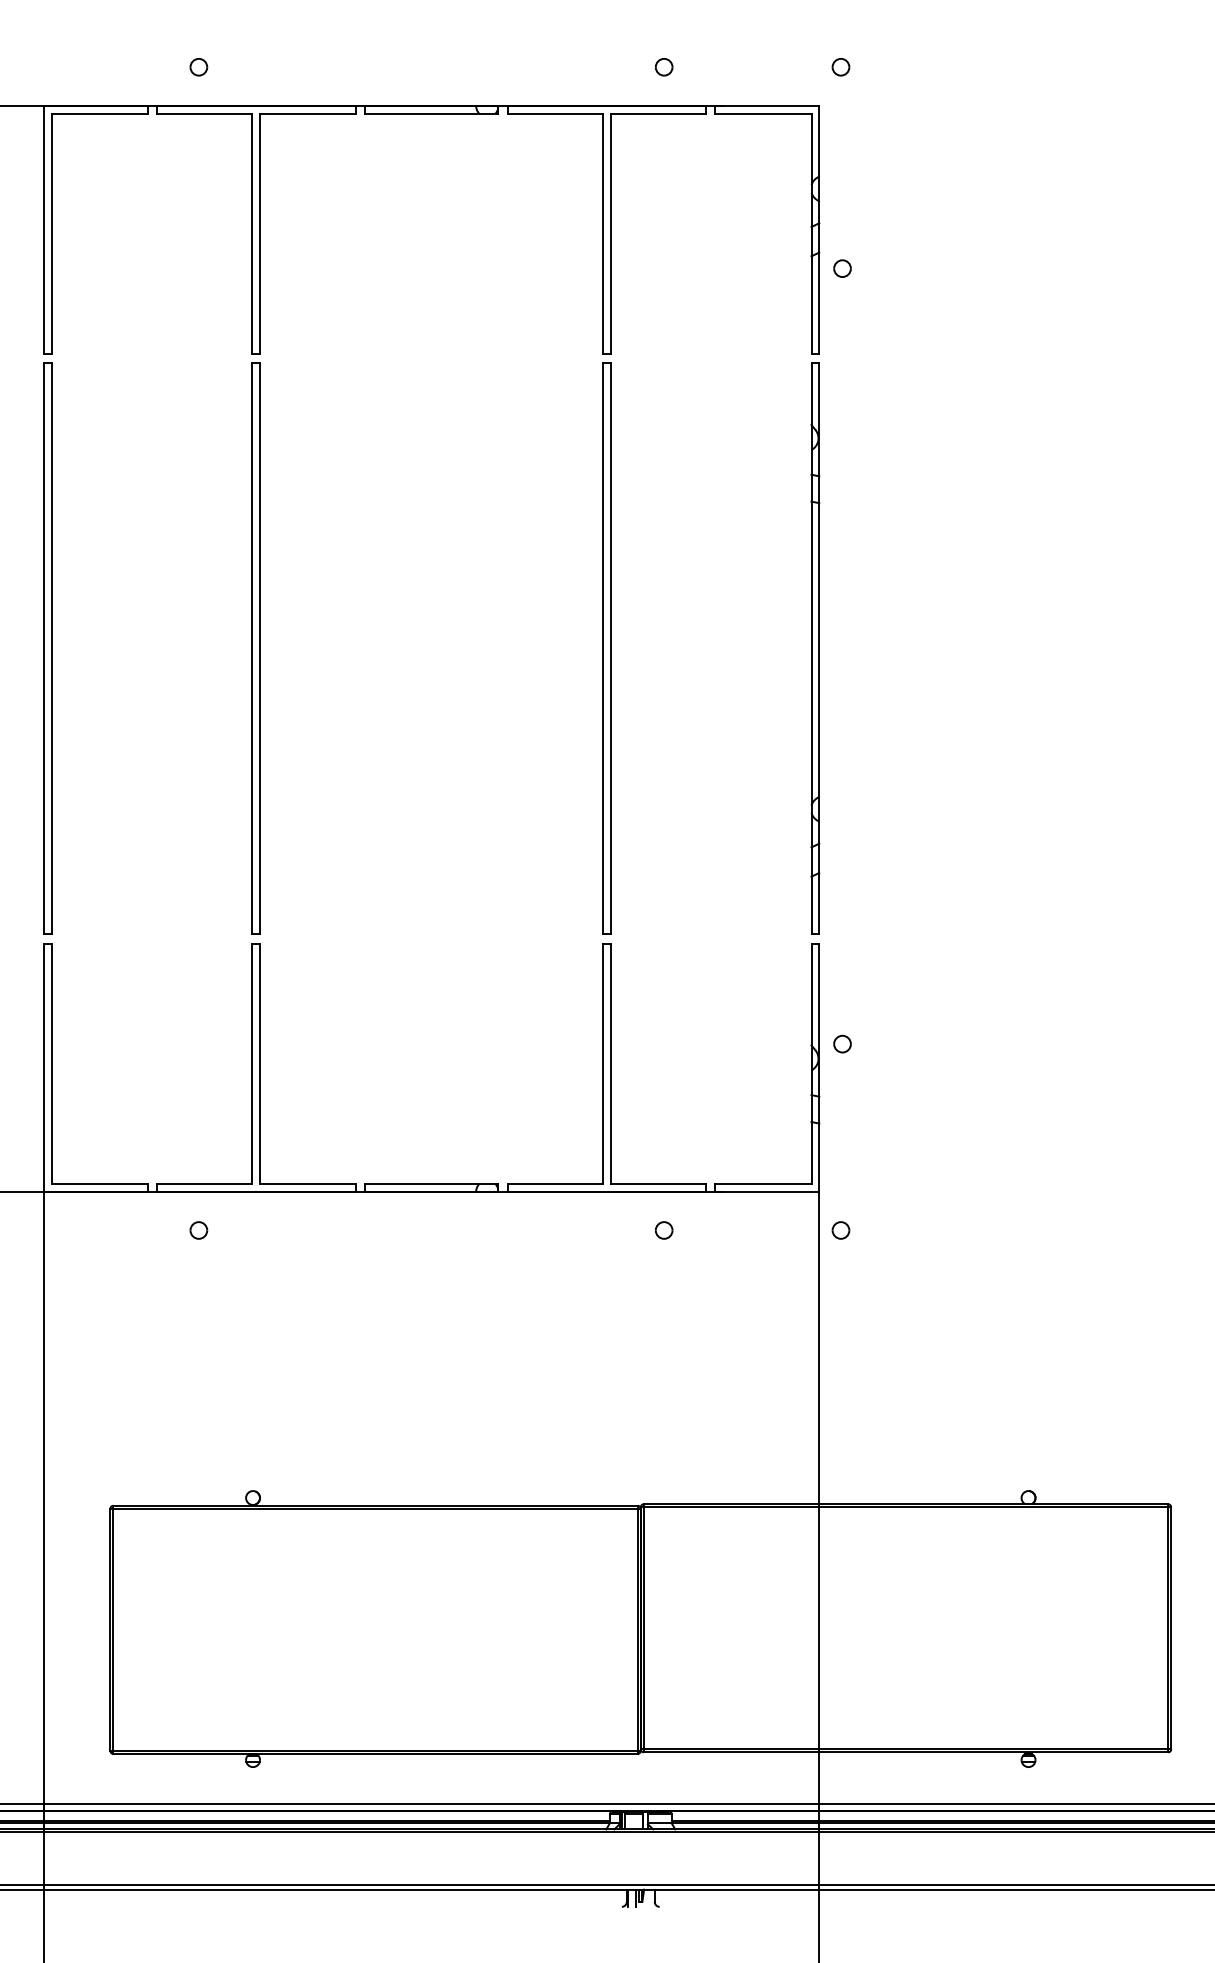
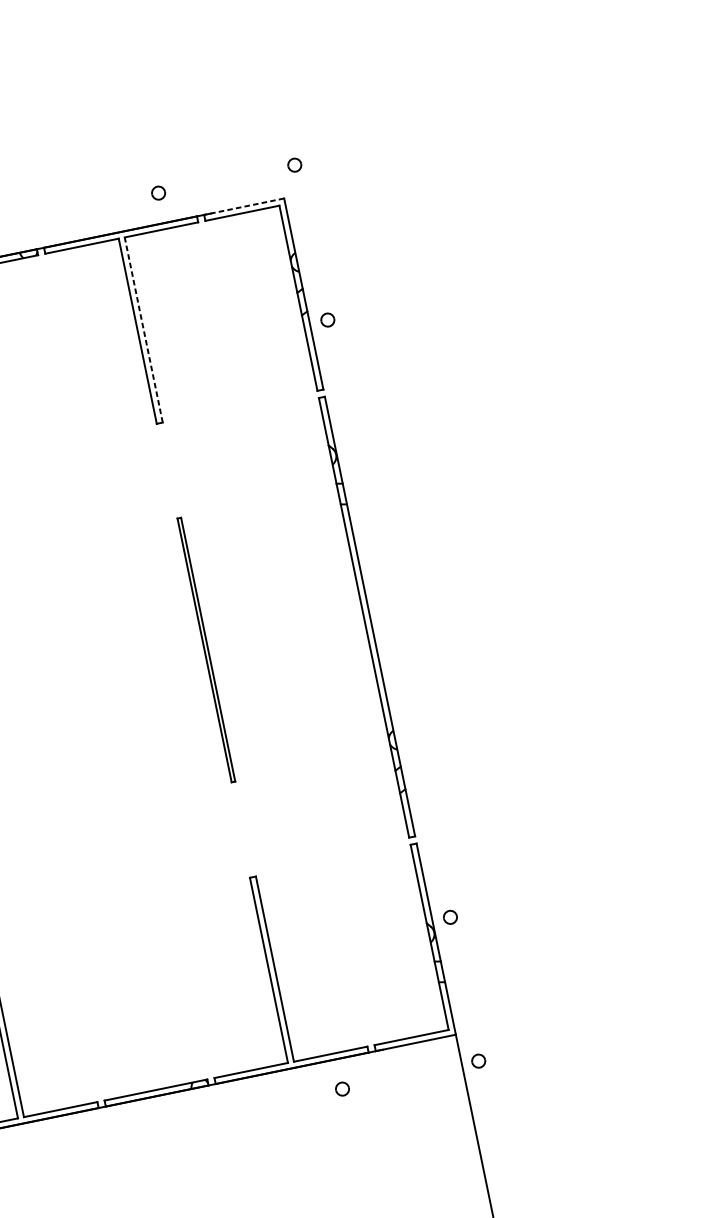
line: (767, 106) -> (244, 207), solid -> dashed
line: (610, 233) -> (143, 329), solid -> dashed
part: (606, 648) -> (206, 649), size x0.6

